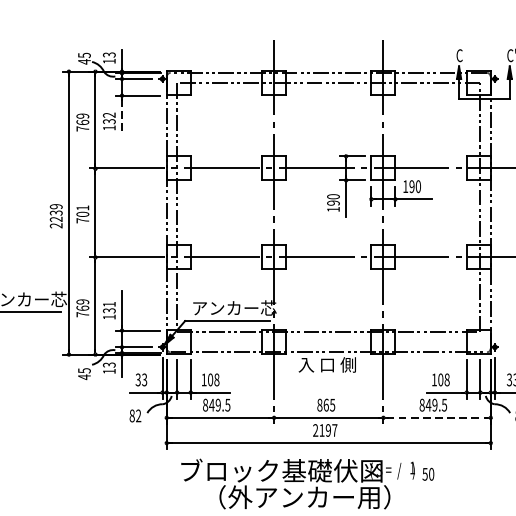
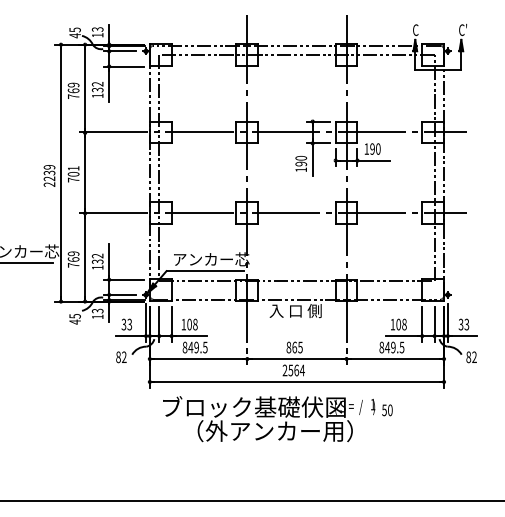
line: (122, 117) -> (109, 86), dashed -> solid
text: (109, 303) -> (97, 255), 131 -> 132
line: (437, 418) -> (395, 359), dashed -> solid
text: (328, 430) -> (296, 370), 2197 -> 2564

